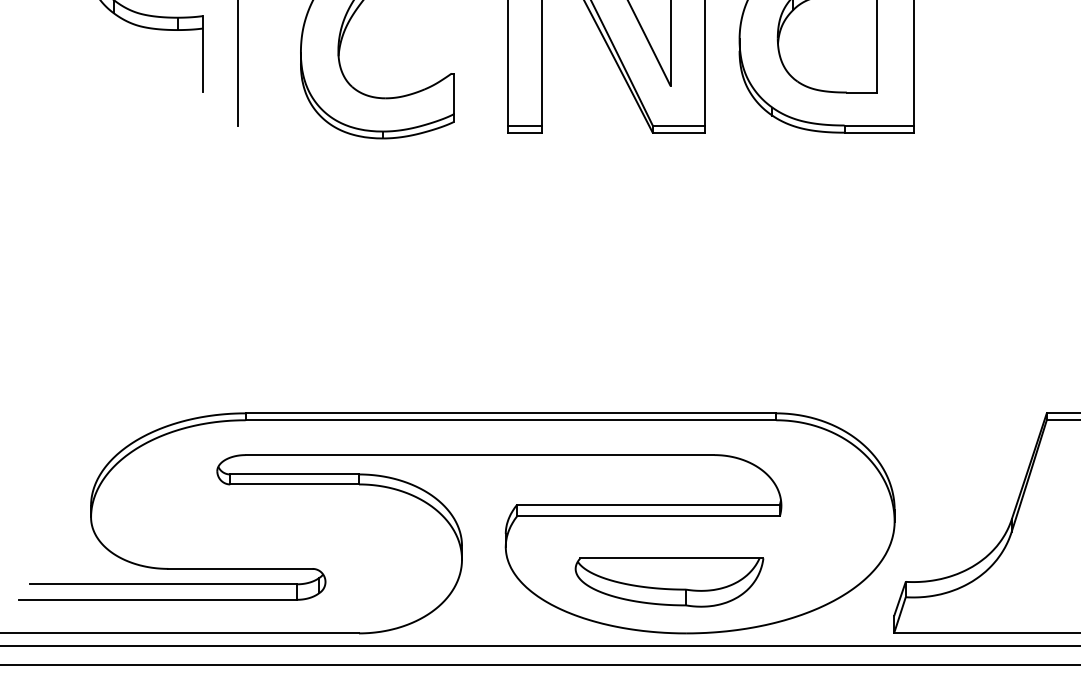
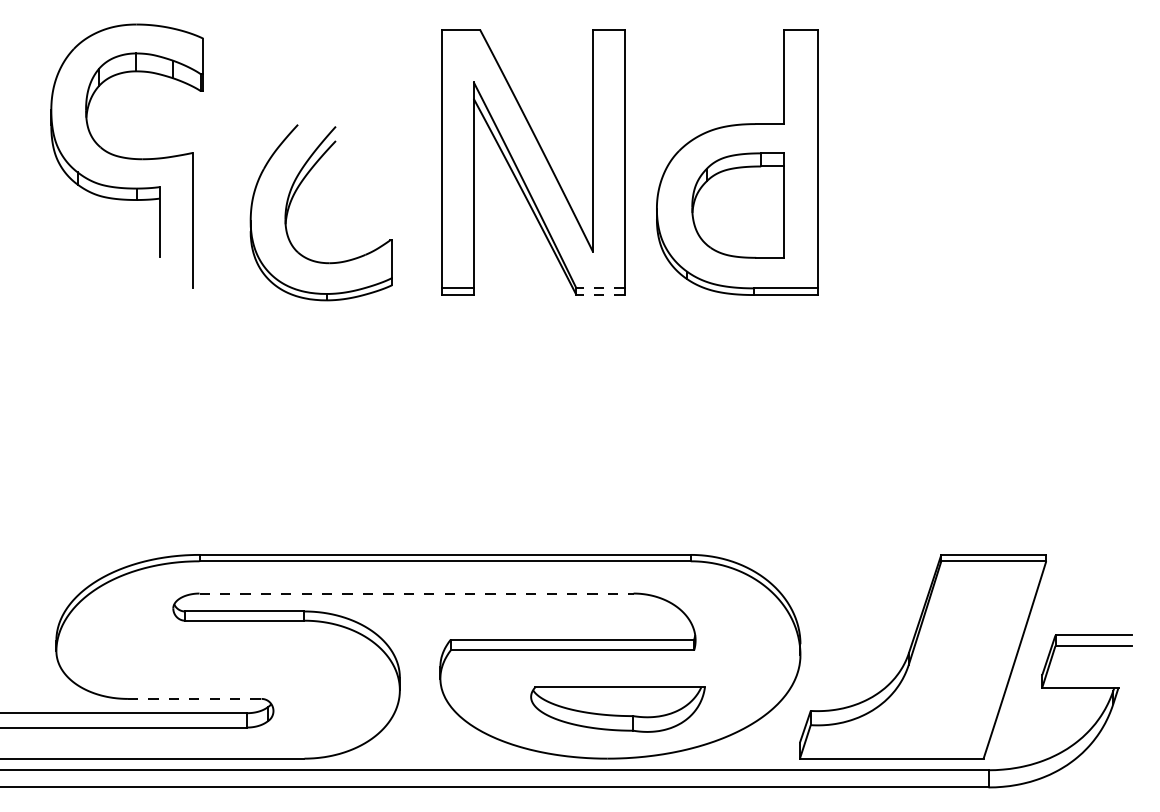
line: (678, 125) -> (600, 288), solid -> dashed
line: (678, 133) -> (600, 295), solid -> dashed
line: (481, 455) -> (417, 593), solid -> dashed
line: (240, 568) -> (194, 698), solid -> dashed
part: (668, 582) -> (617, 709), moved

